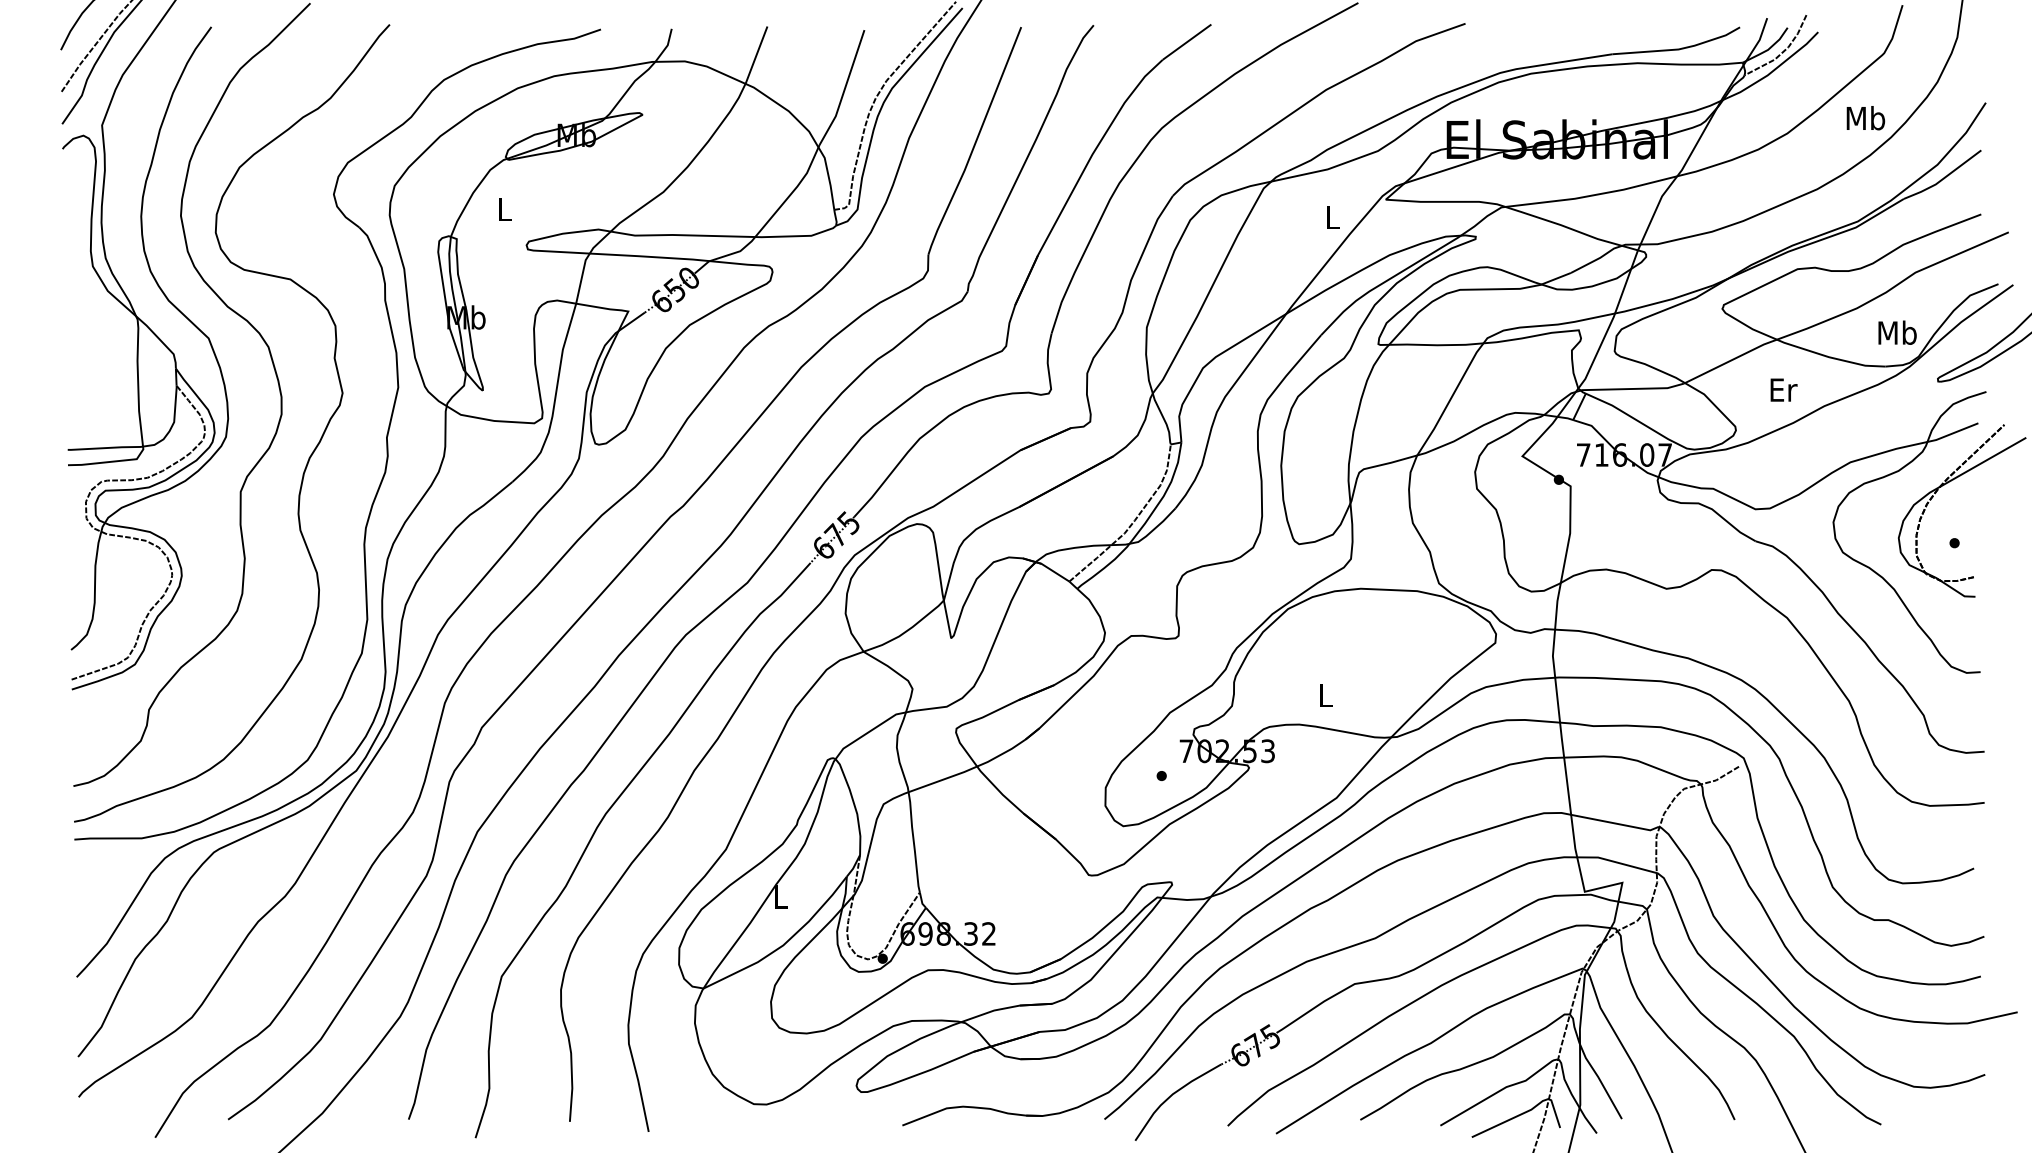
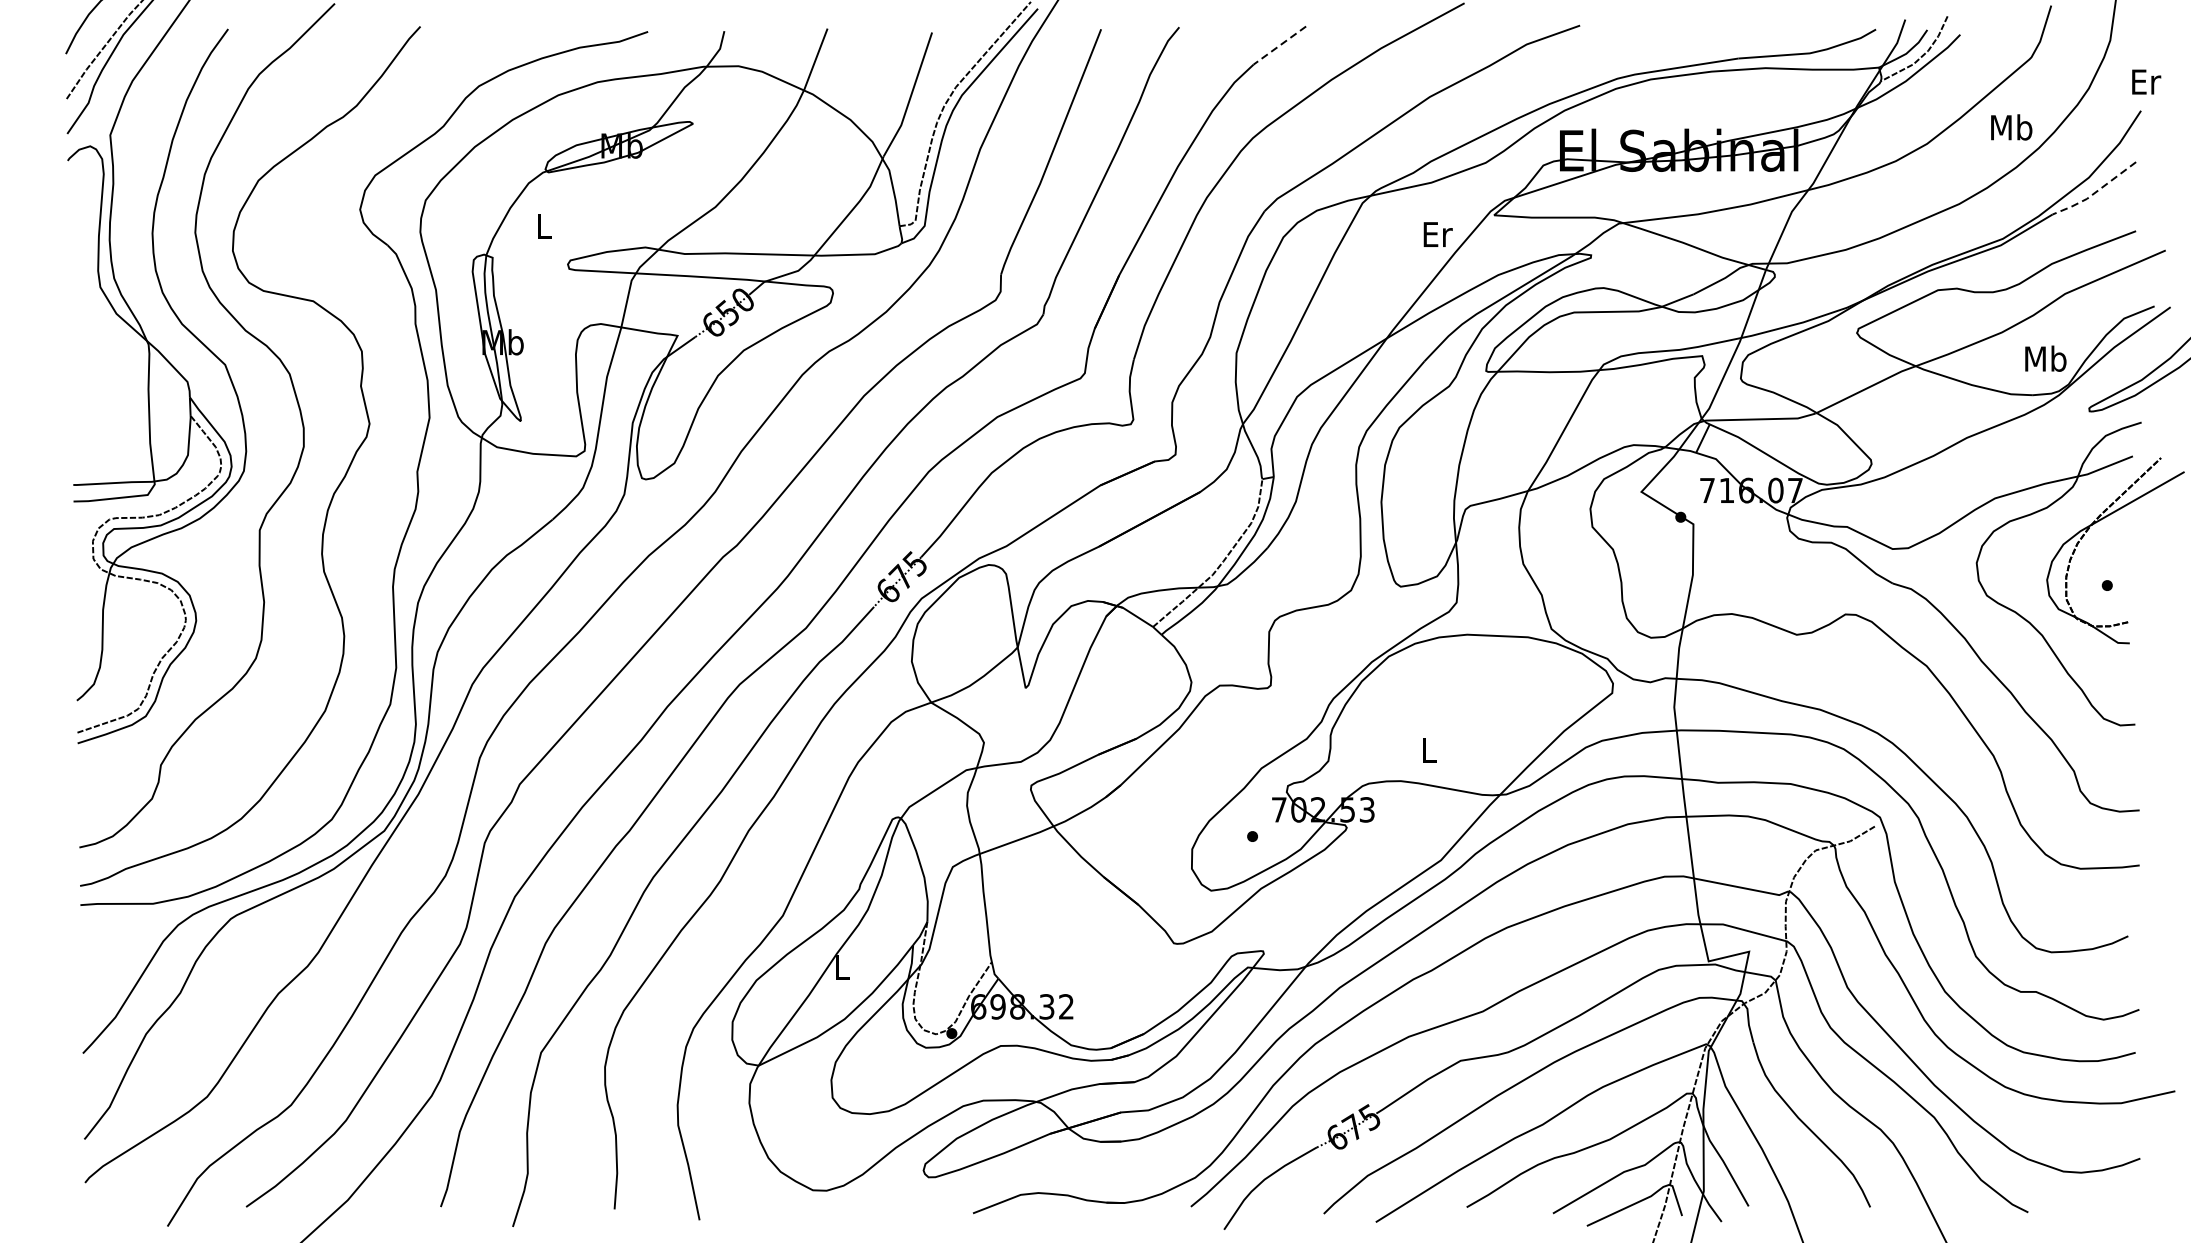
line: (1186, 42) -> (1279, 45), solid -> dashed
line: (1942, 179) -> (2094, 193), solid -> dashed
text: (1333, 217) -> (1437, 234), L -> Er
text: (1783, 389) -> (2146, 81), moved

